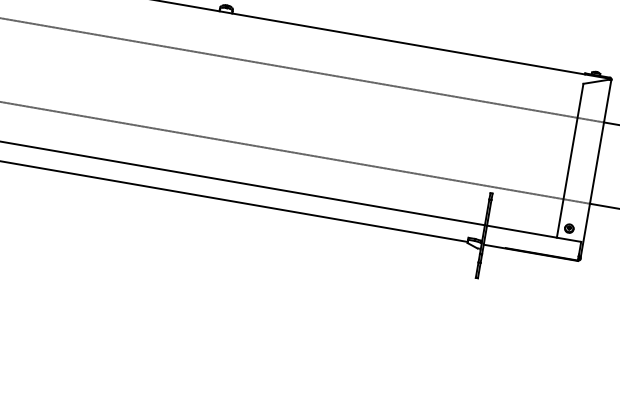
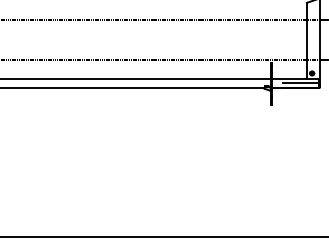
line: (542, 242) -> (300, 82), added

